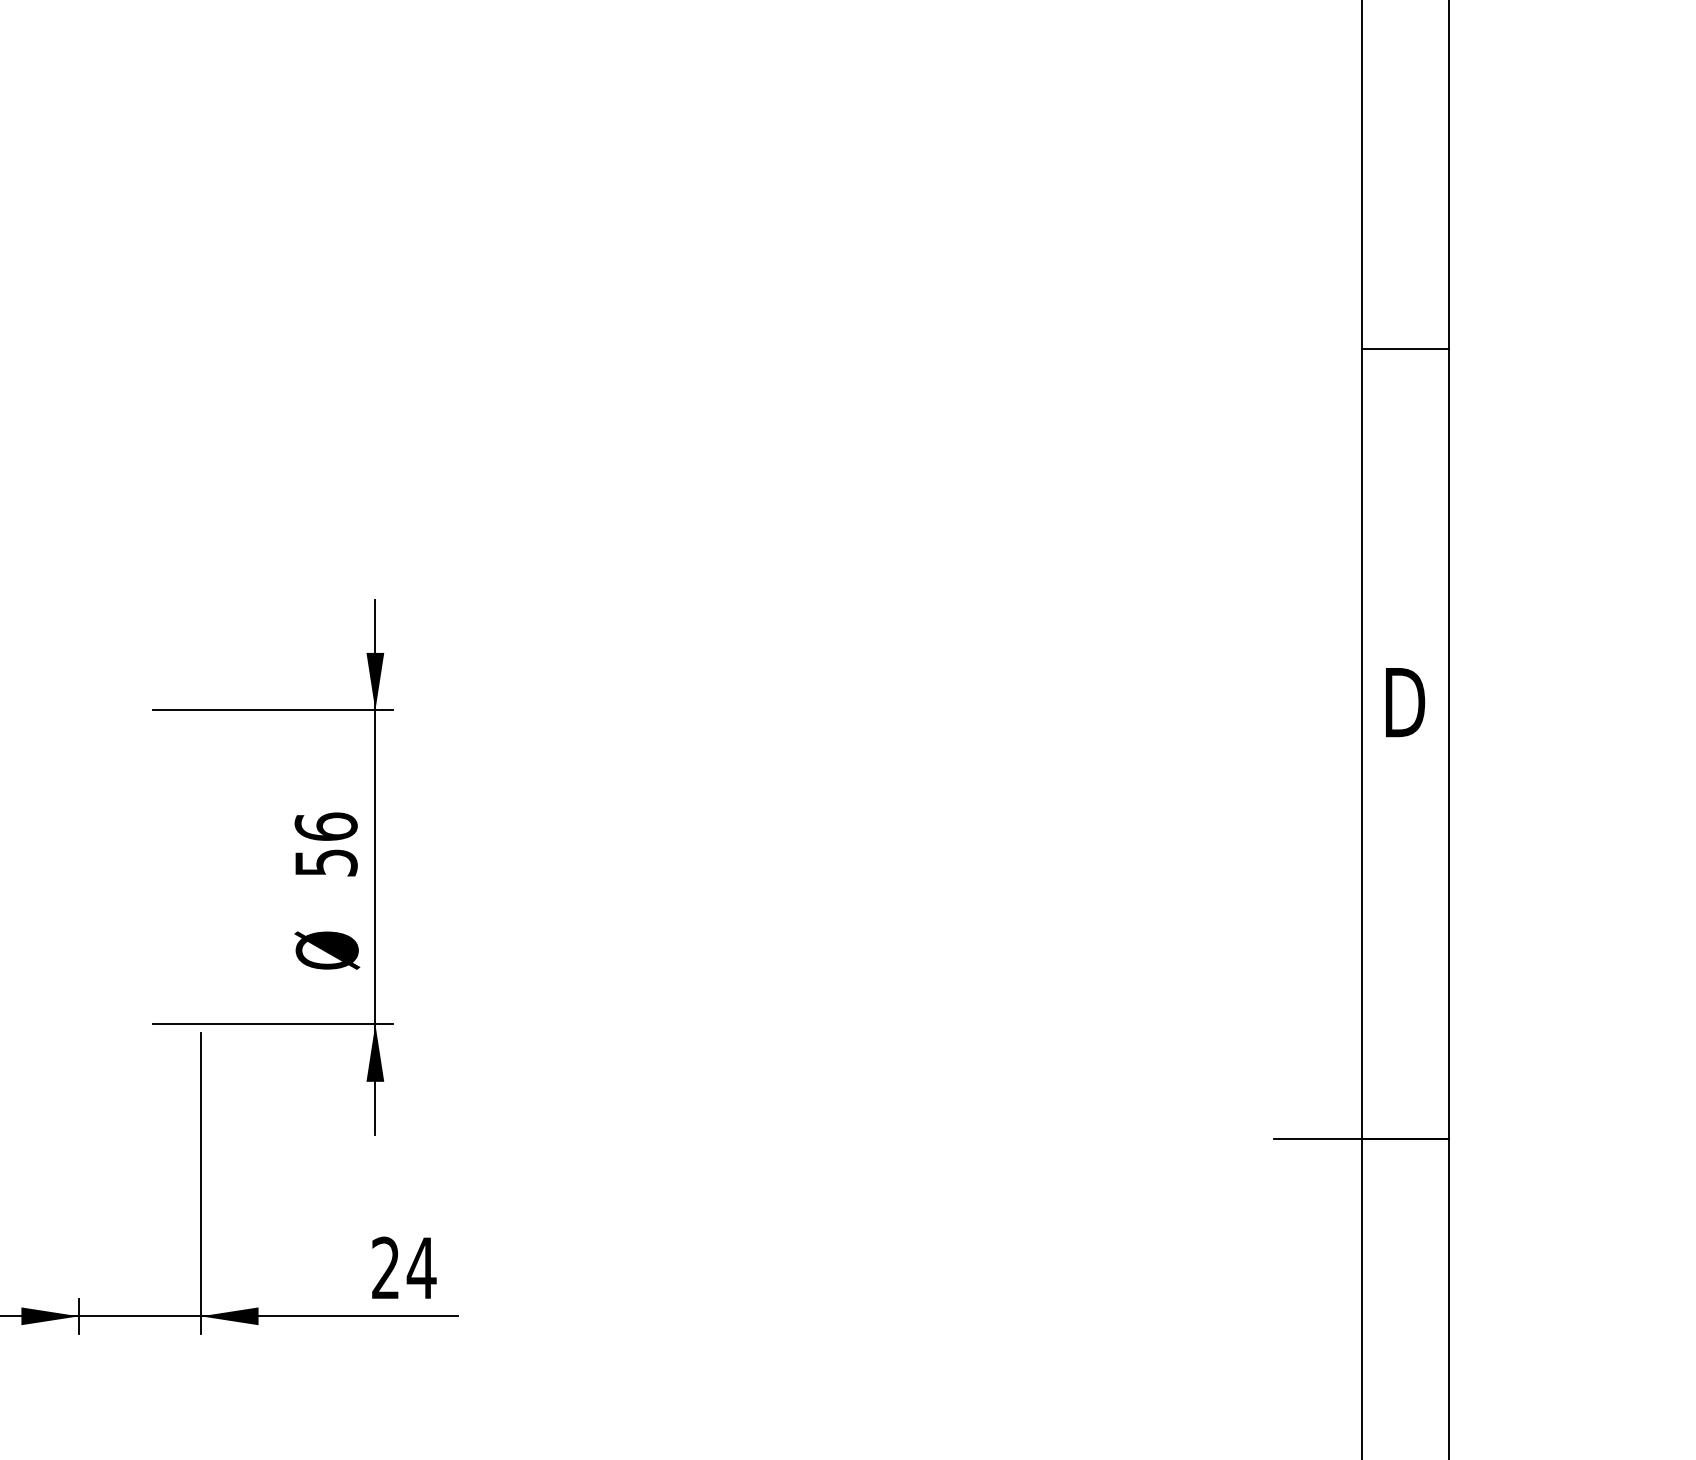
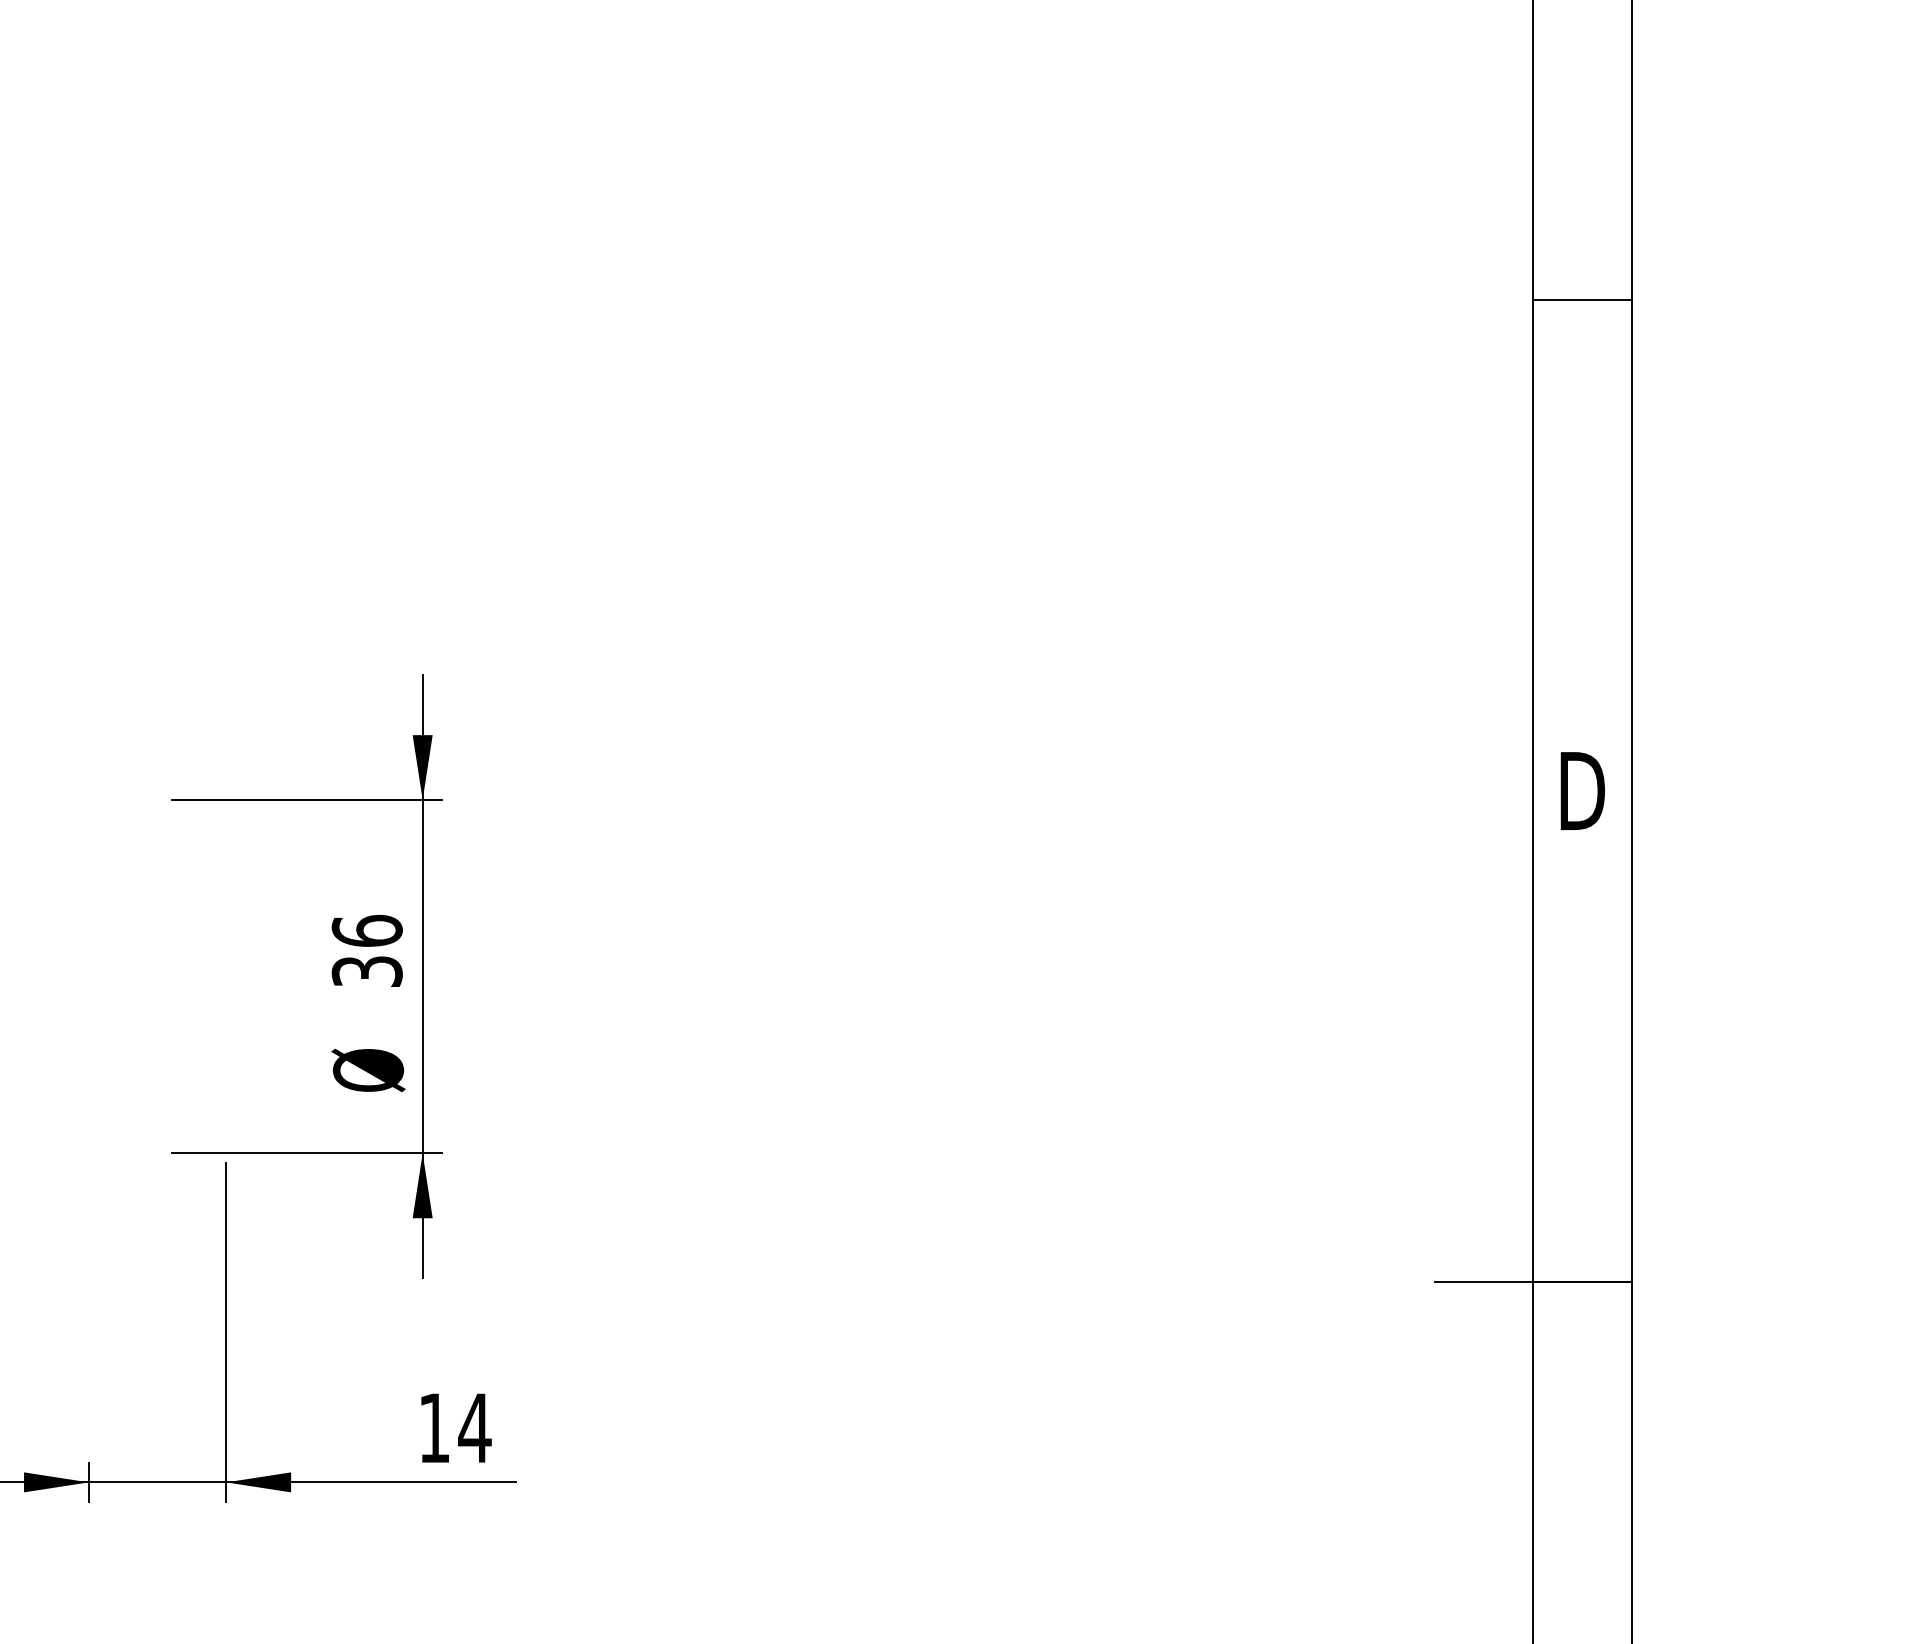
line: (1404, 348) -> (1581, 299), moved
text: (325, 862) -> (366, 971), 56 -> 36
text: (385, 1267) -> (434, 1427), 24 -> 14

